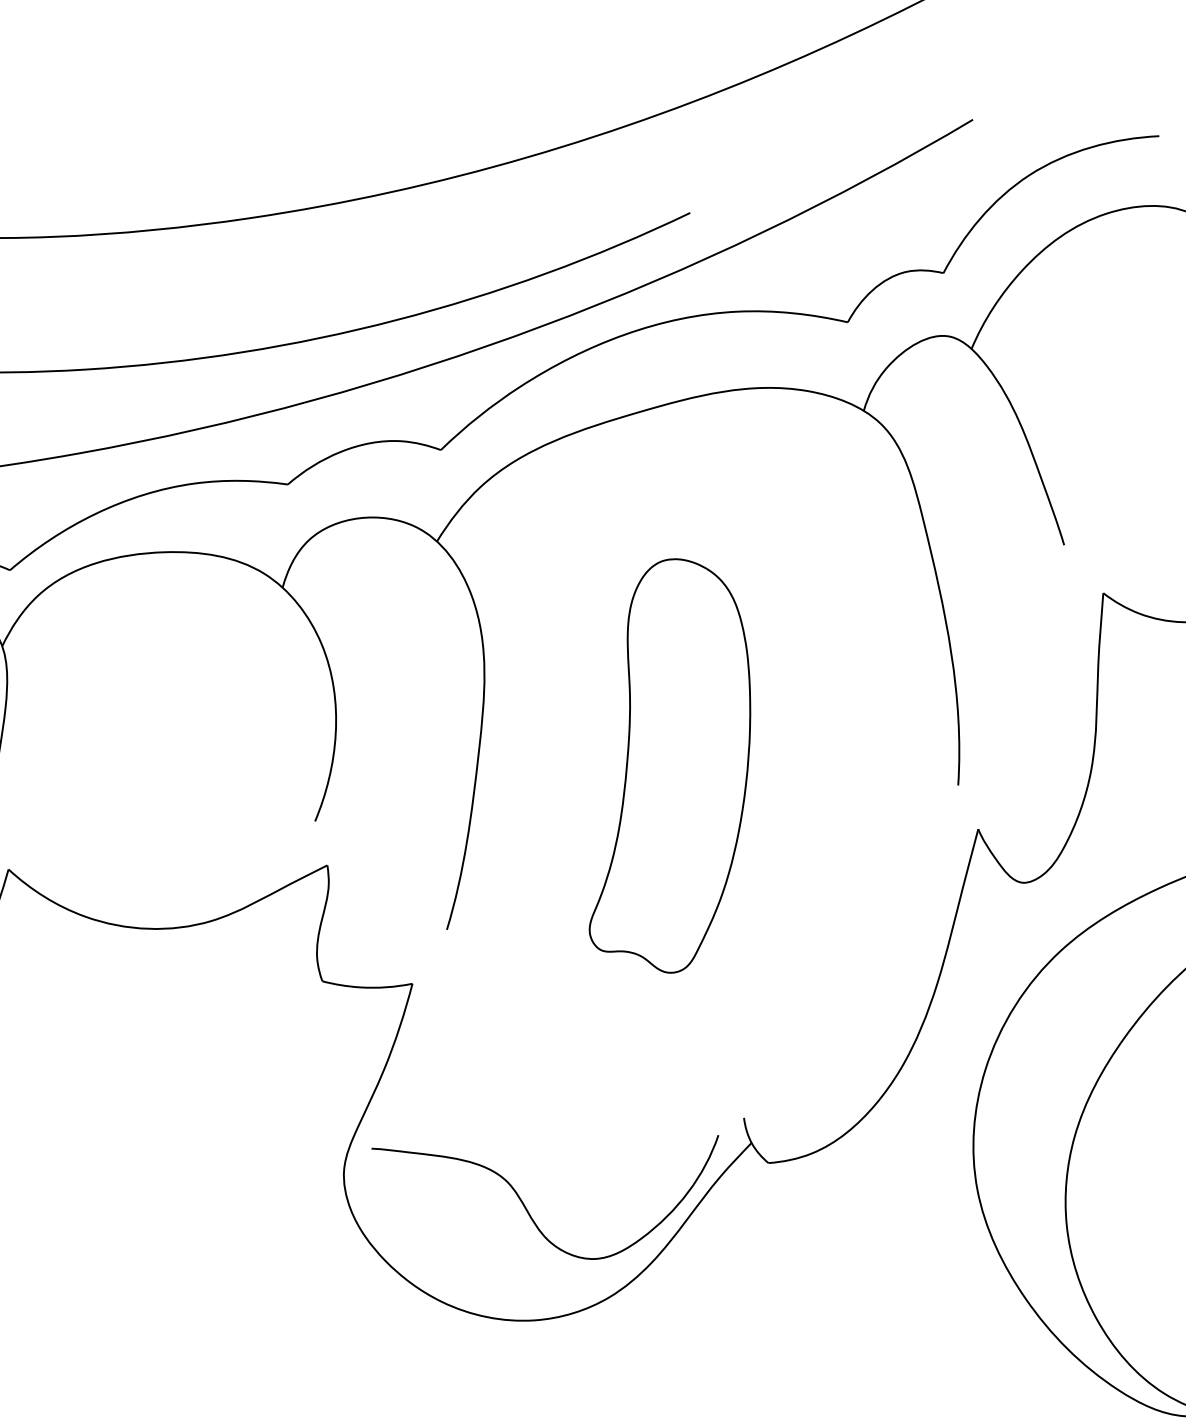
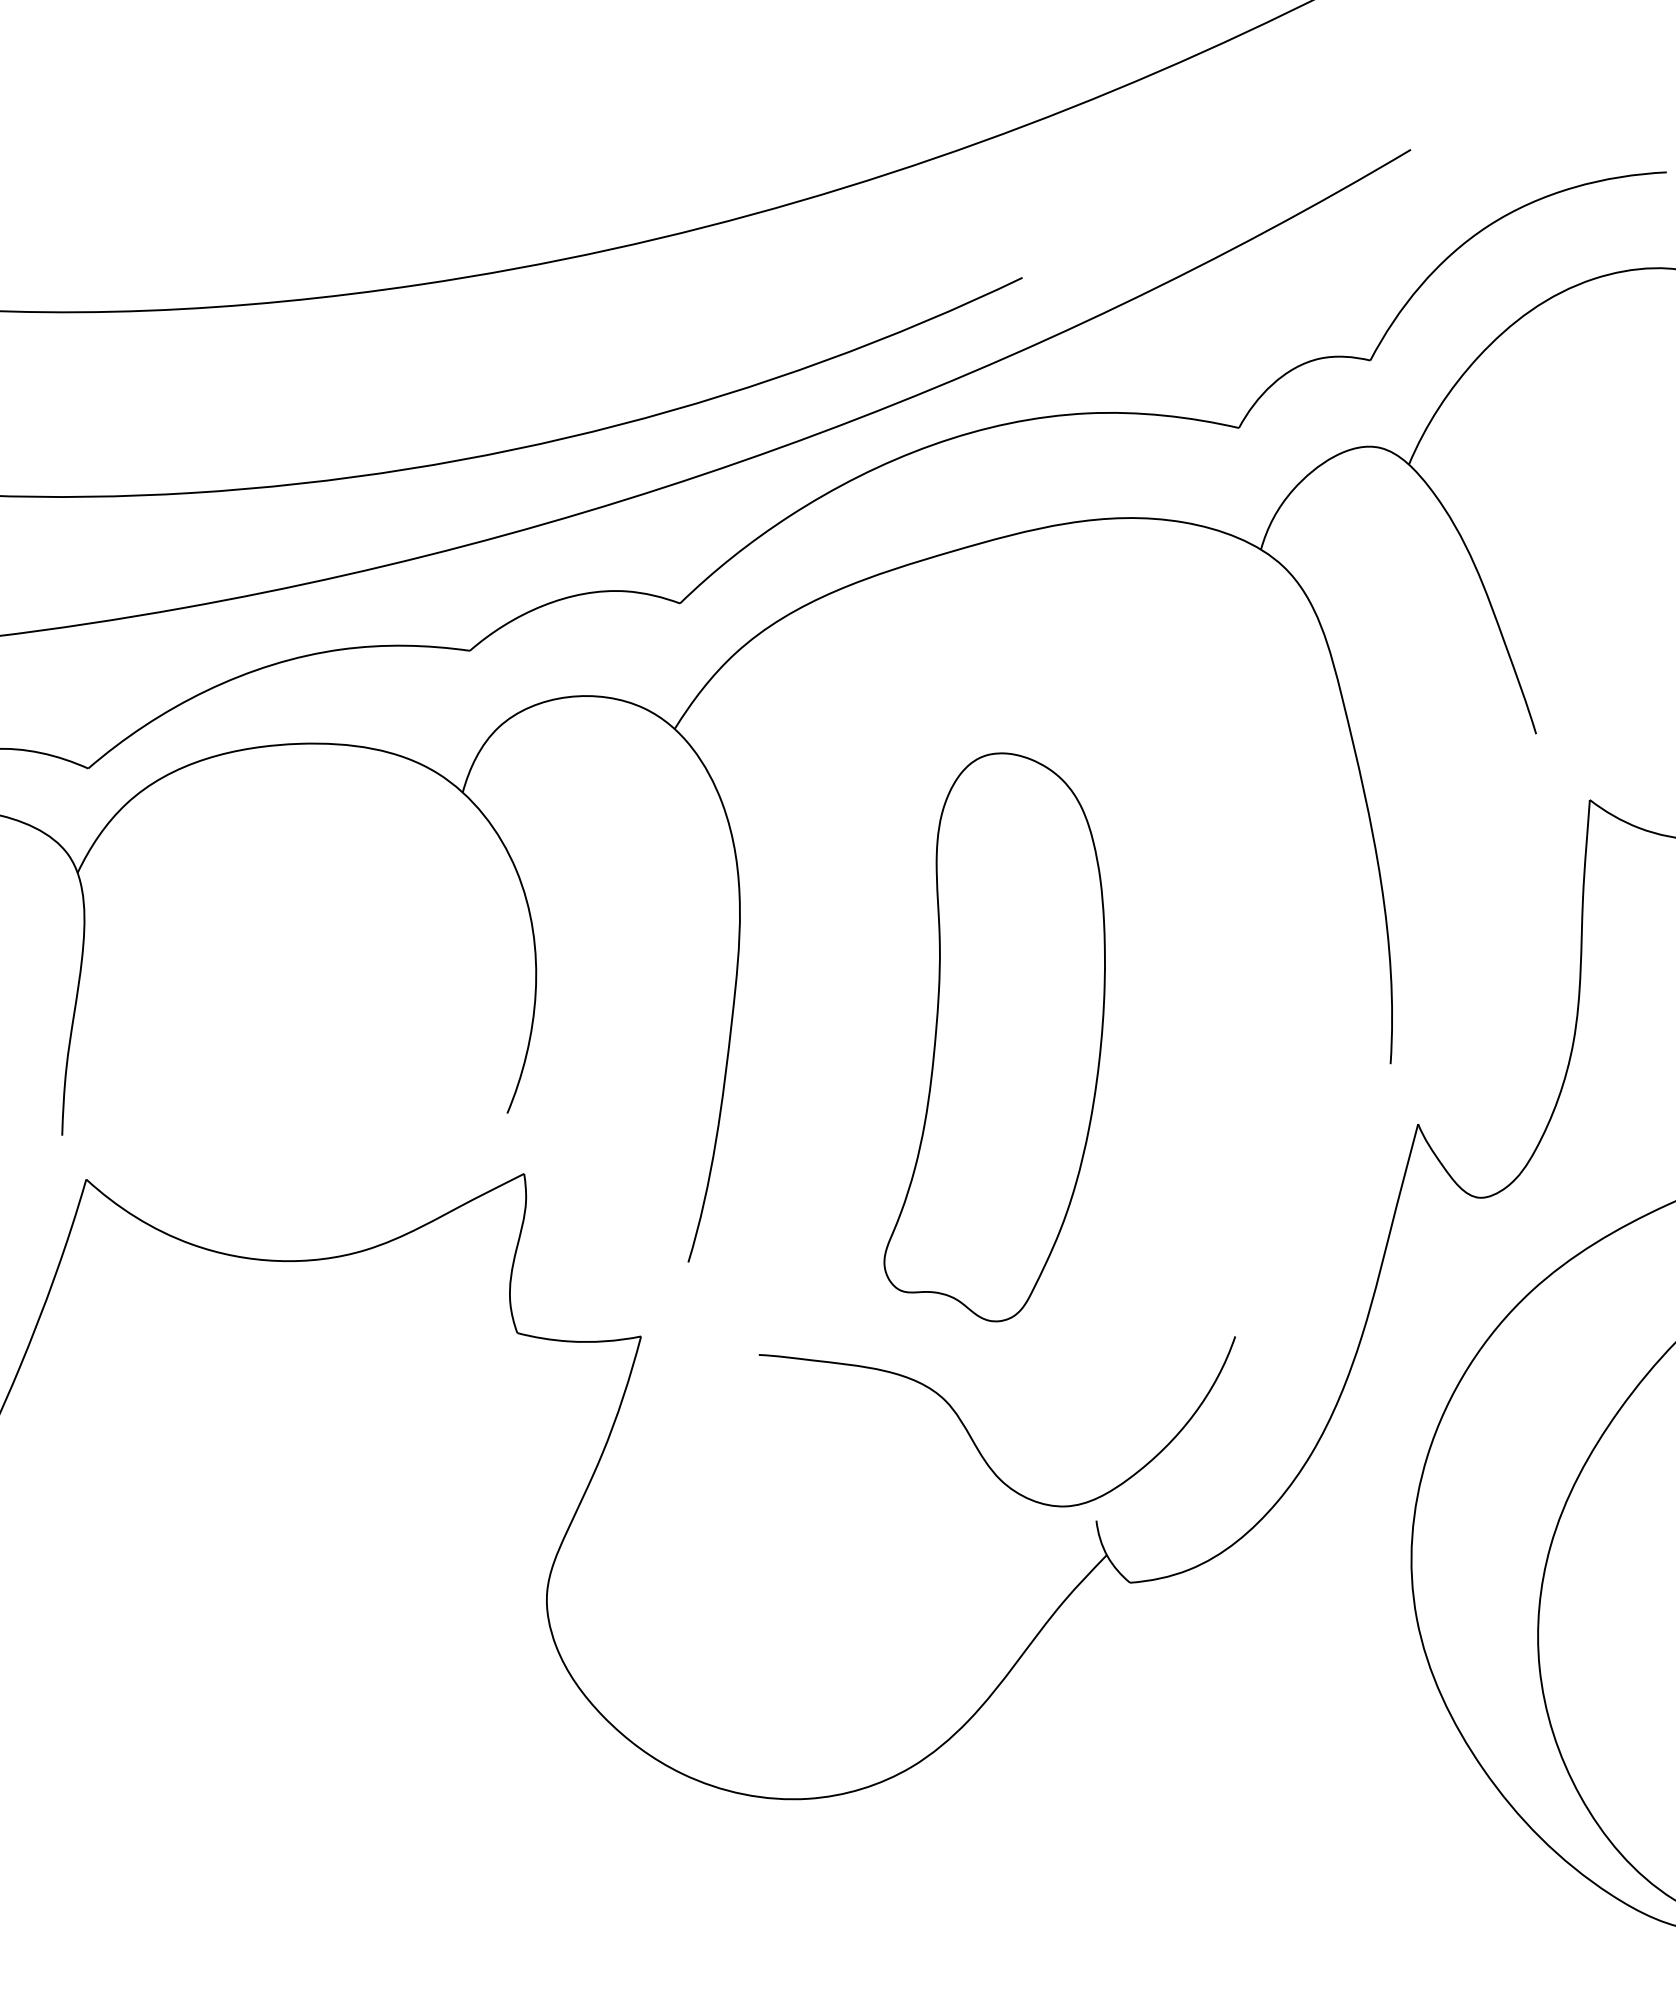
curve: (525, 1206) -> (970, 1434), moved

